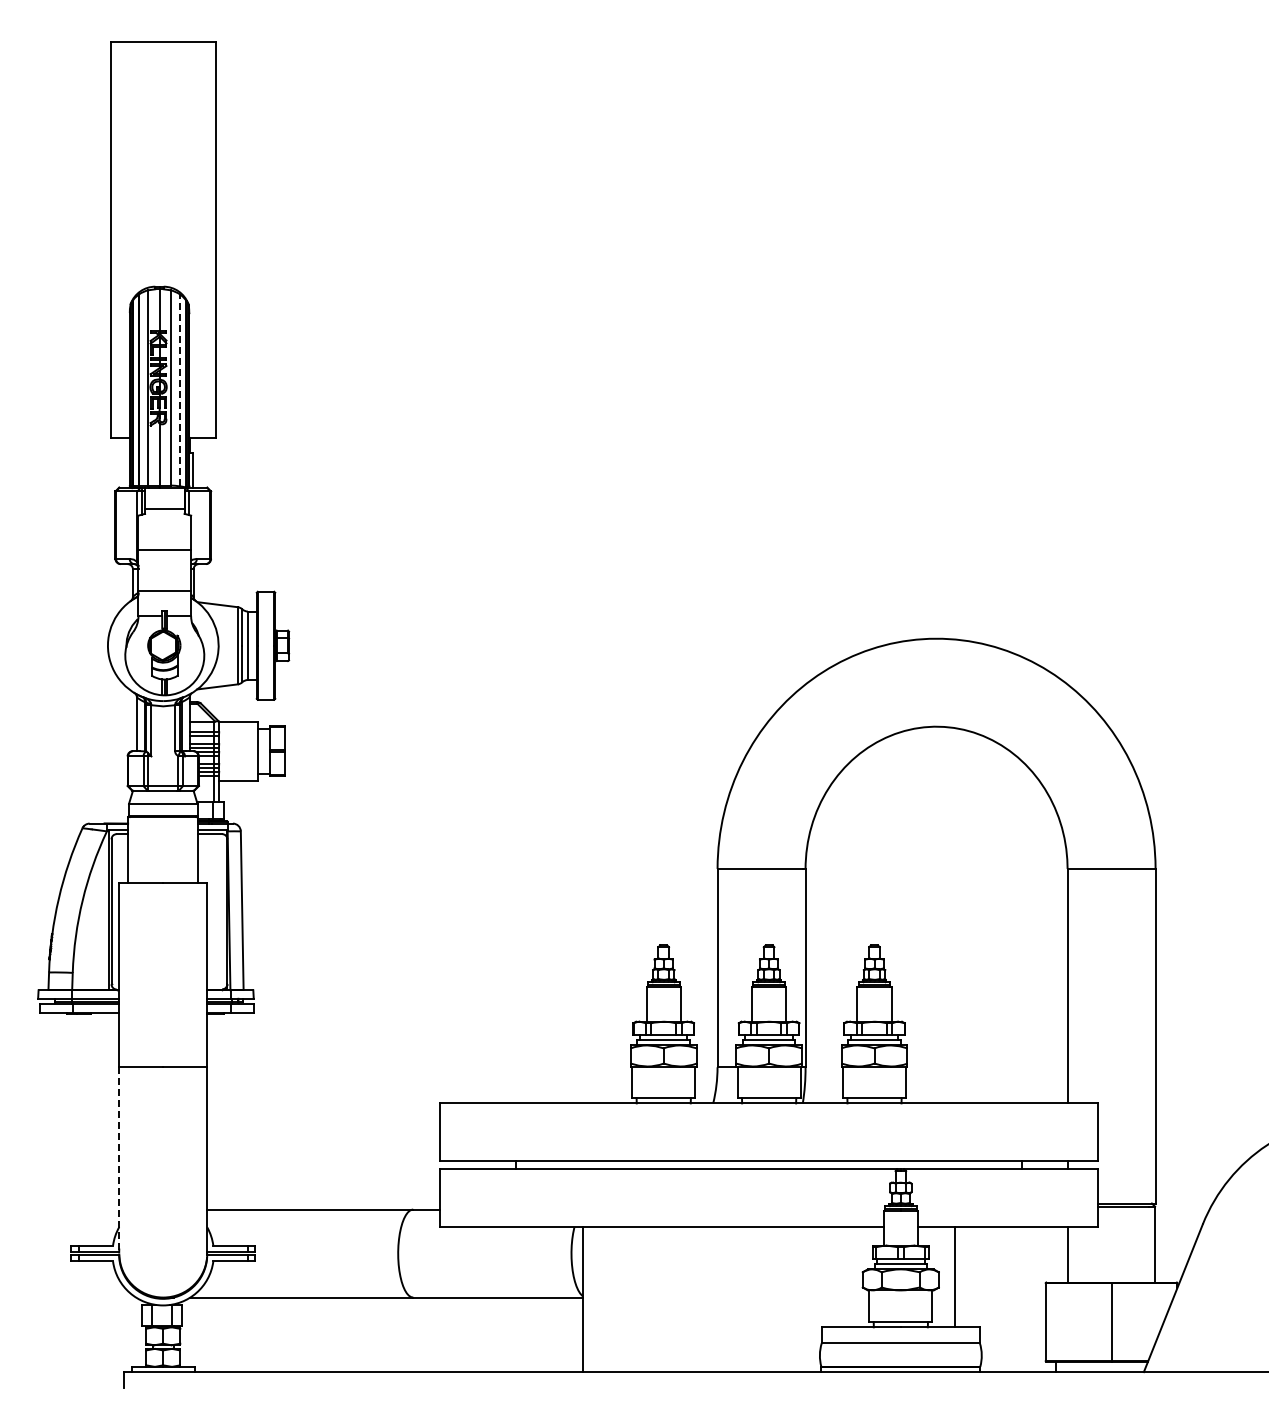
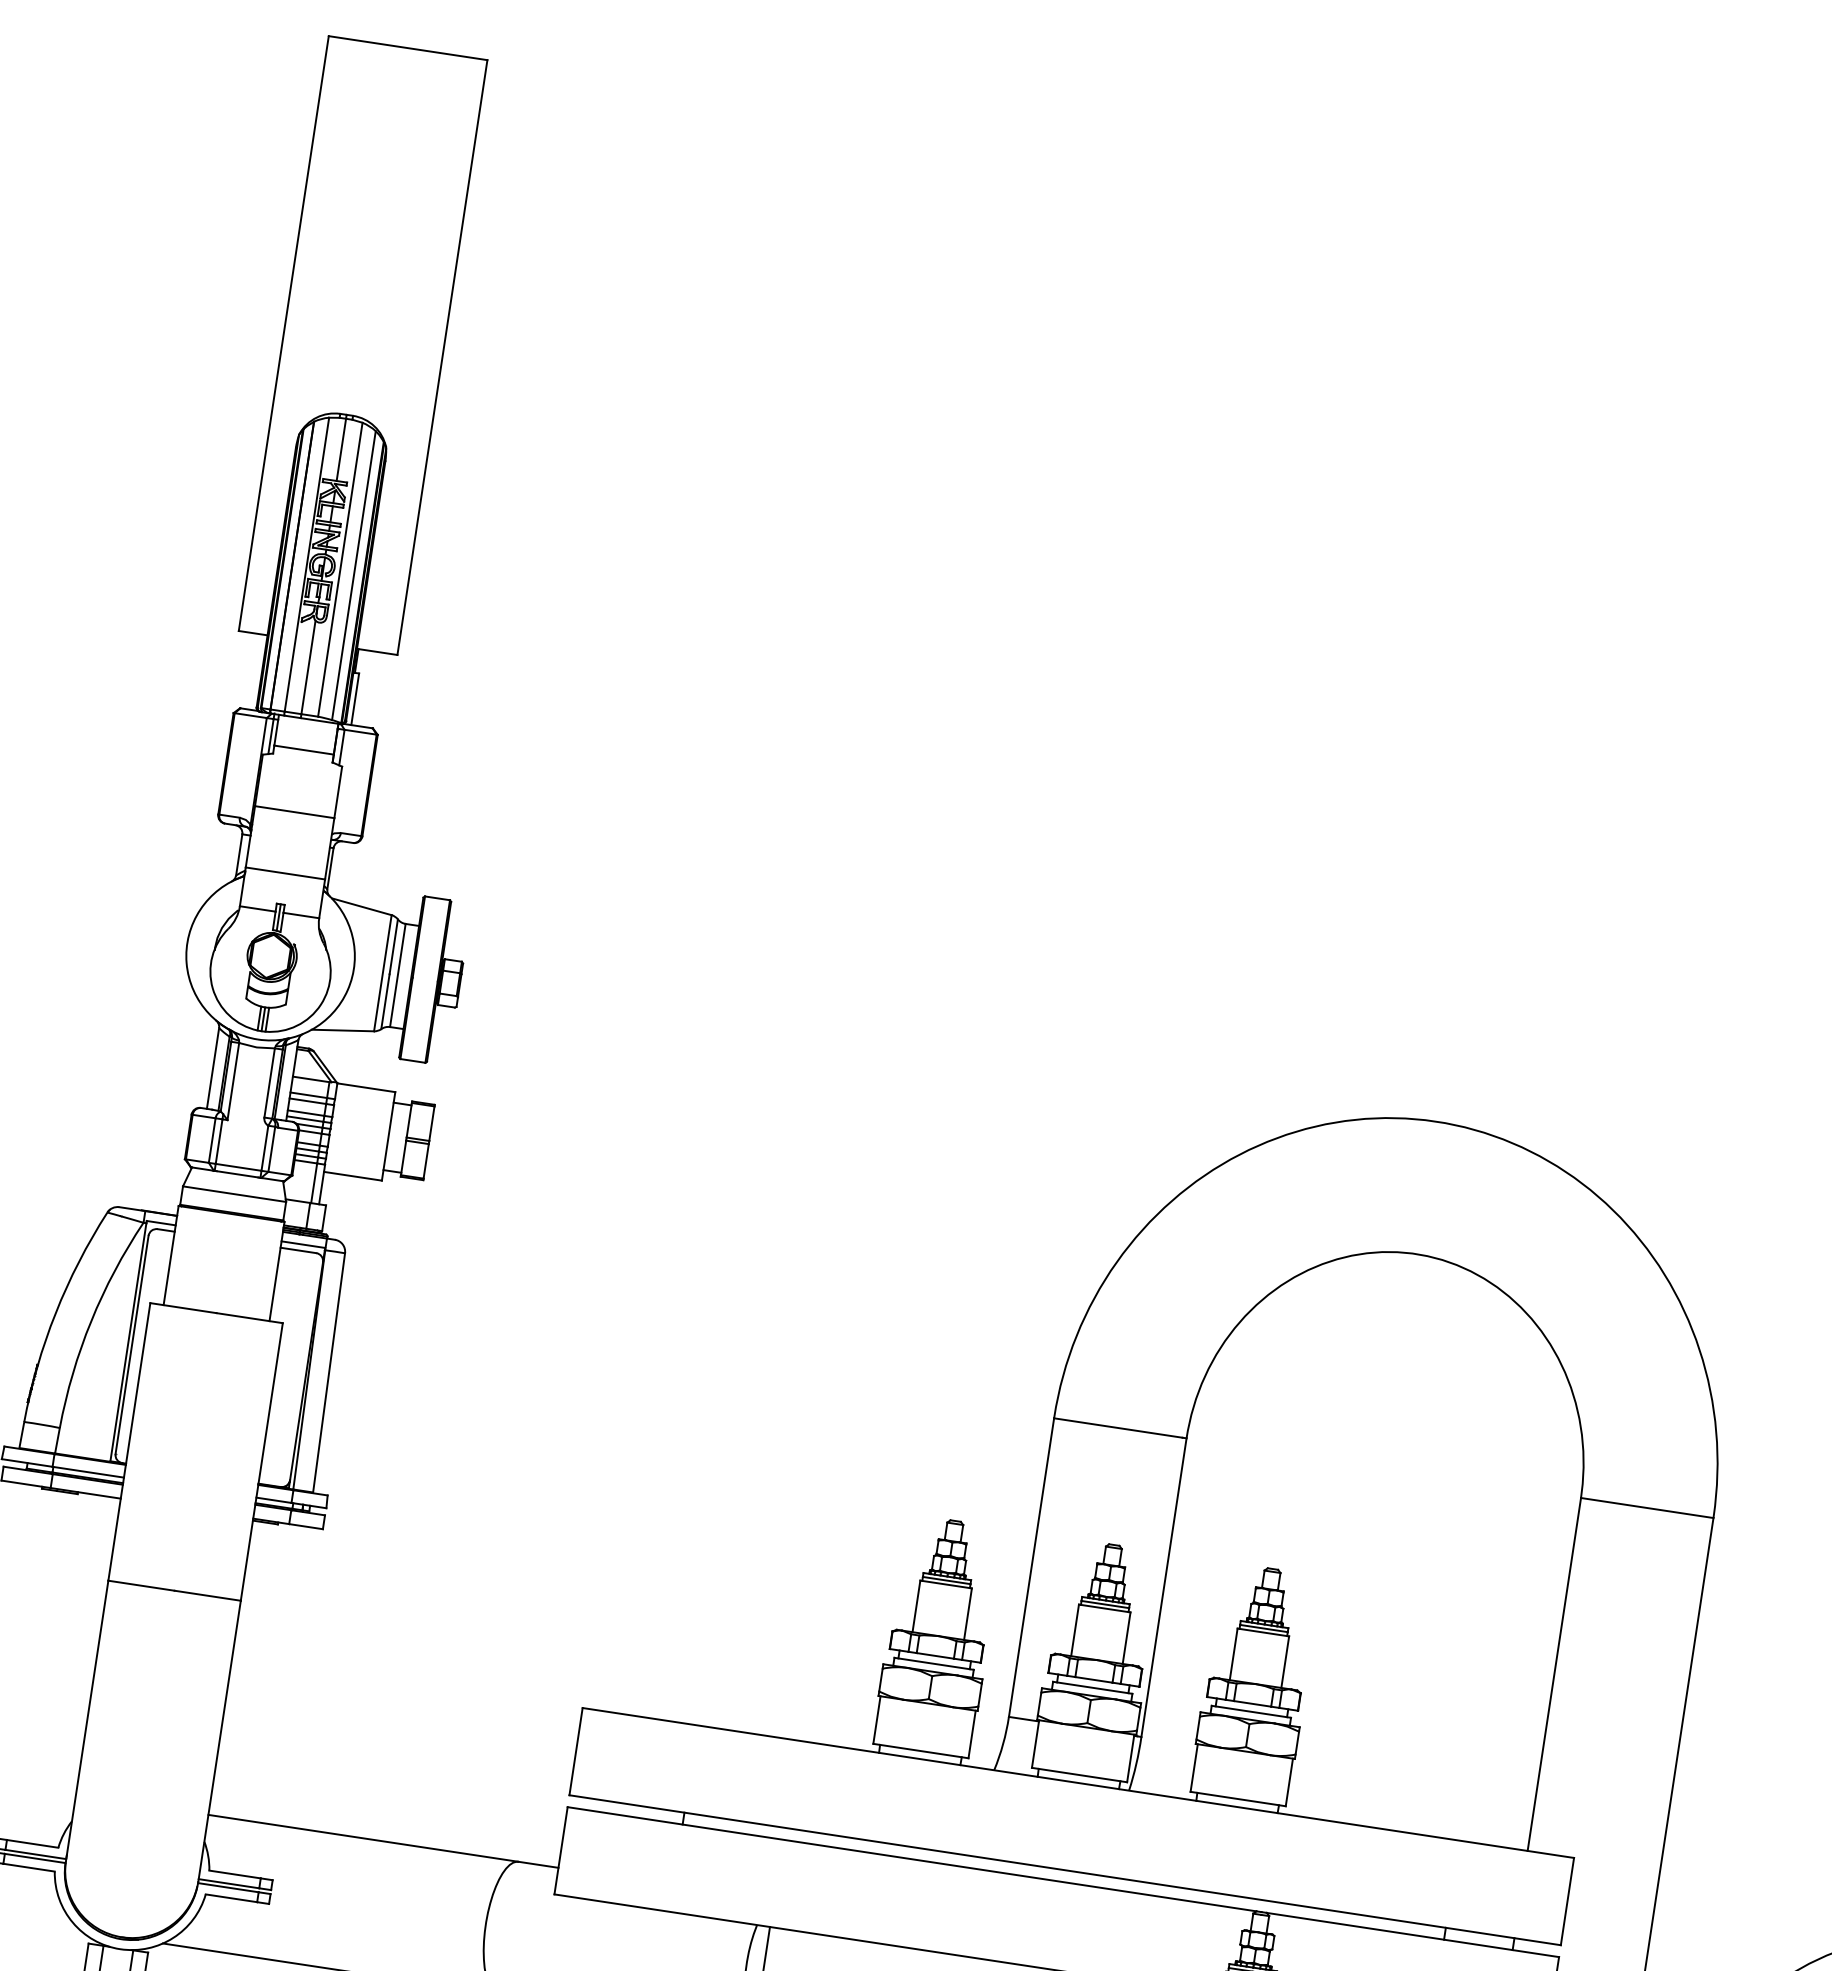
line: (180, 390) -> (354, 575), dashed -> solid
line: (119, 1160) -> (87, 1721), dashed -> solid

